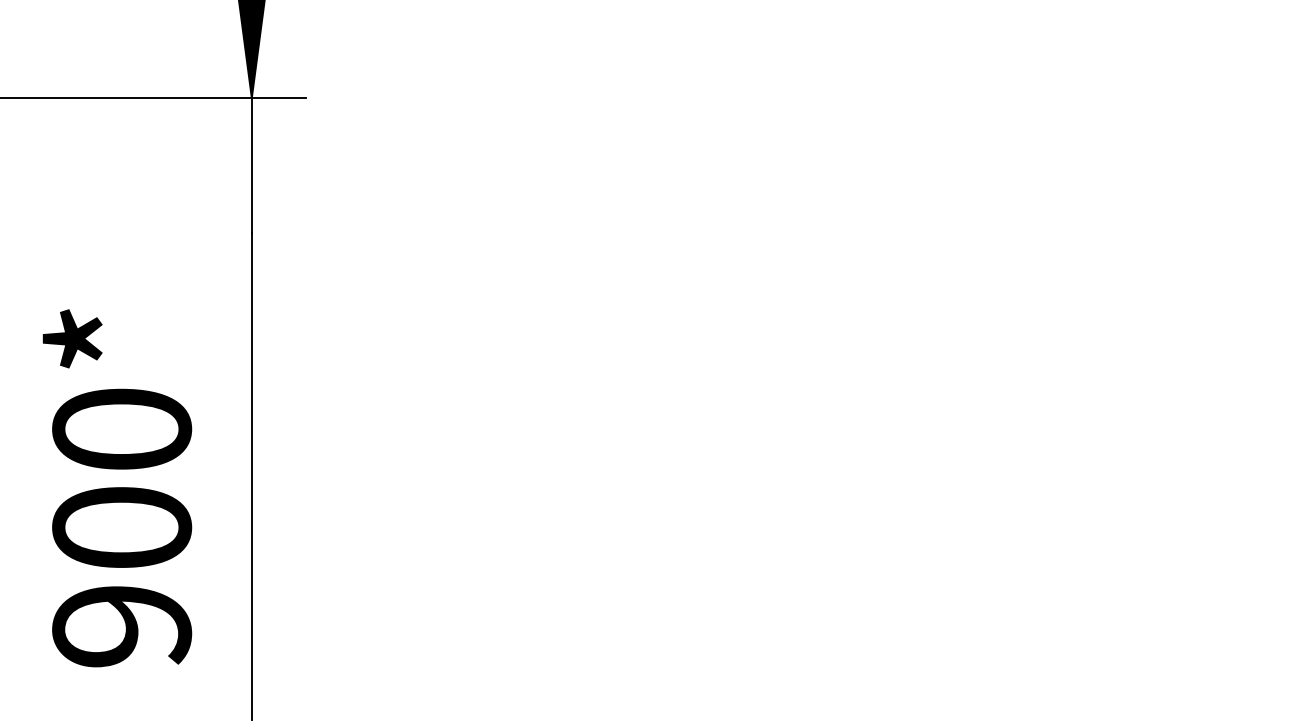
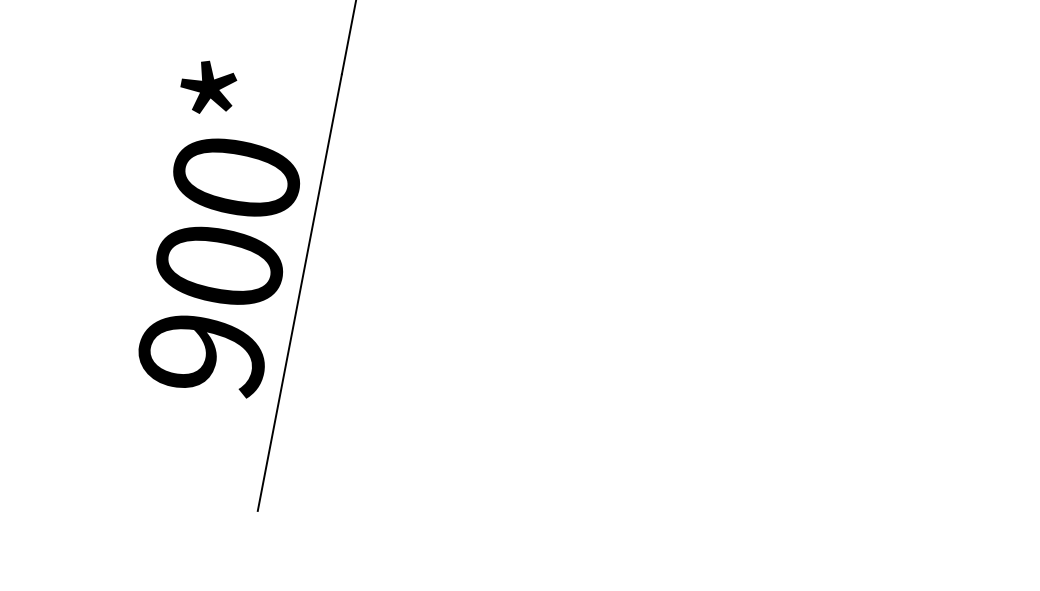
text: (117, 488) -> (222, 230), moved

